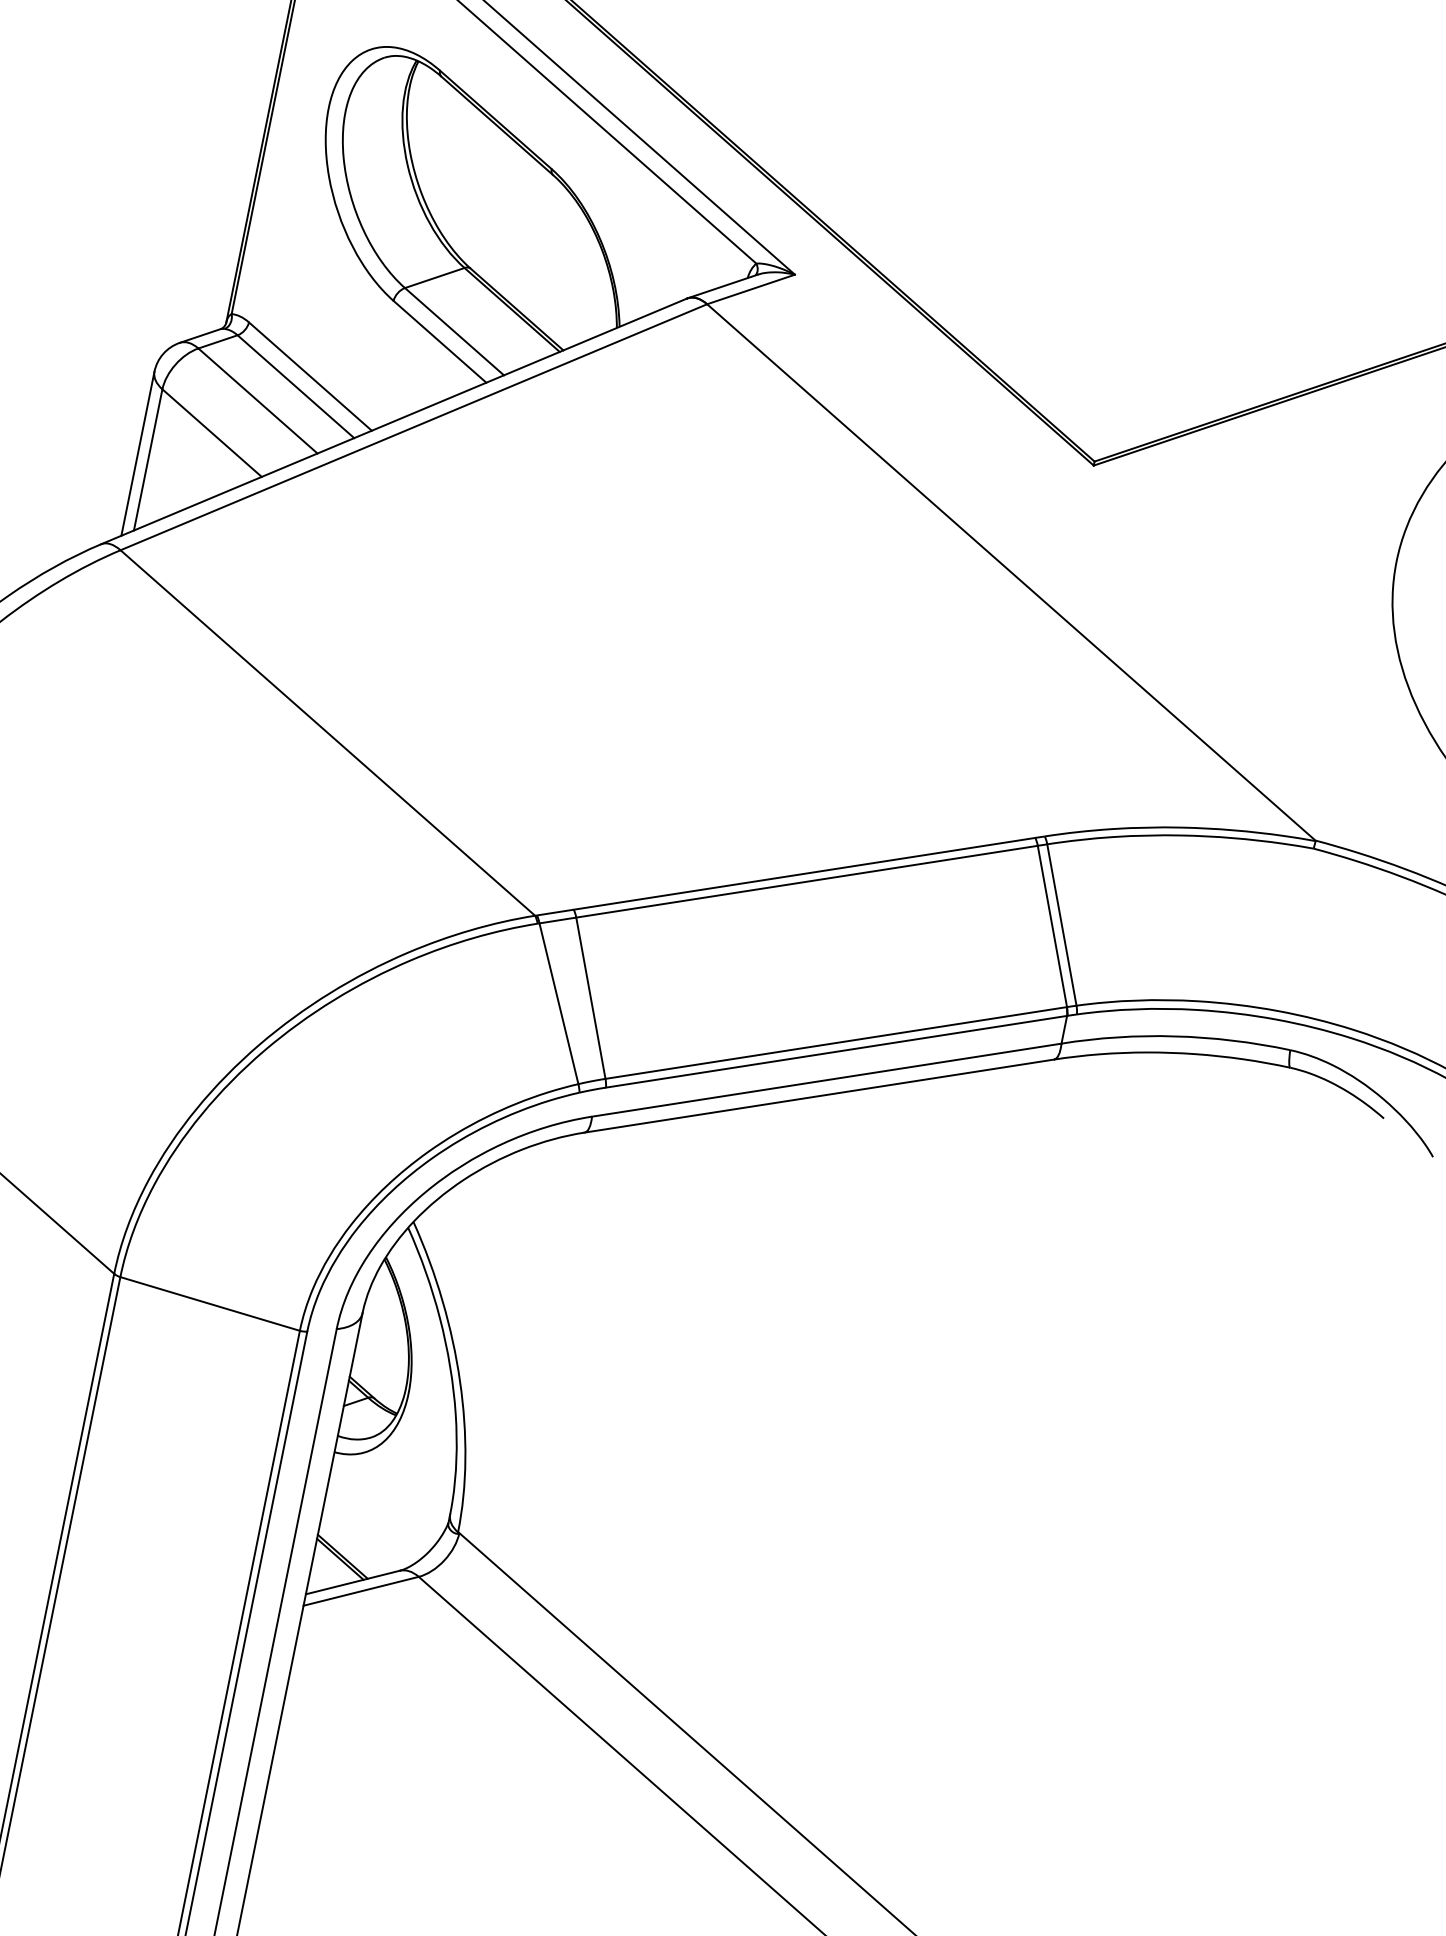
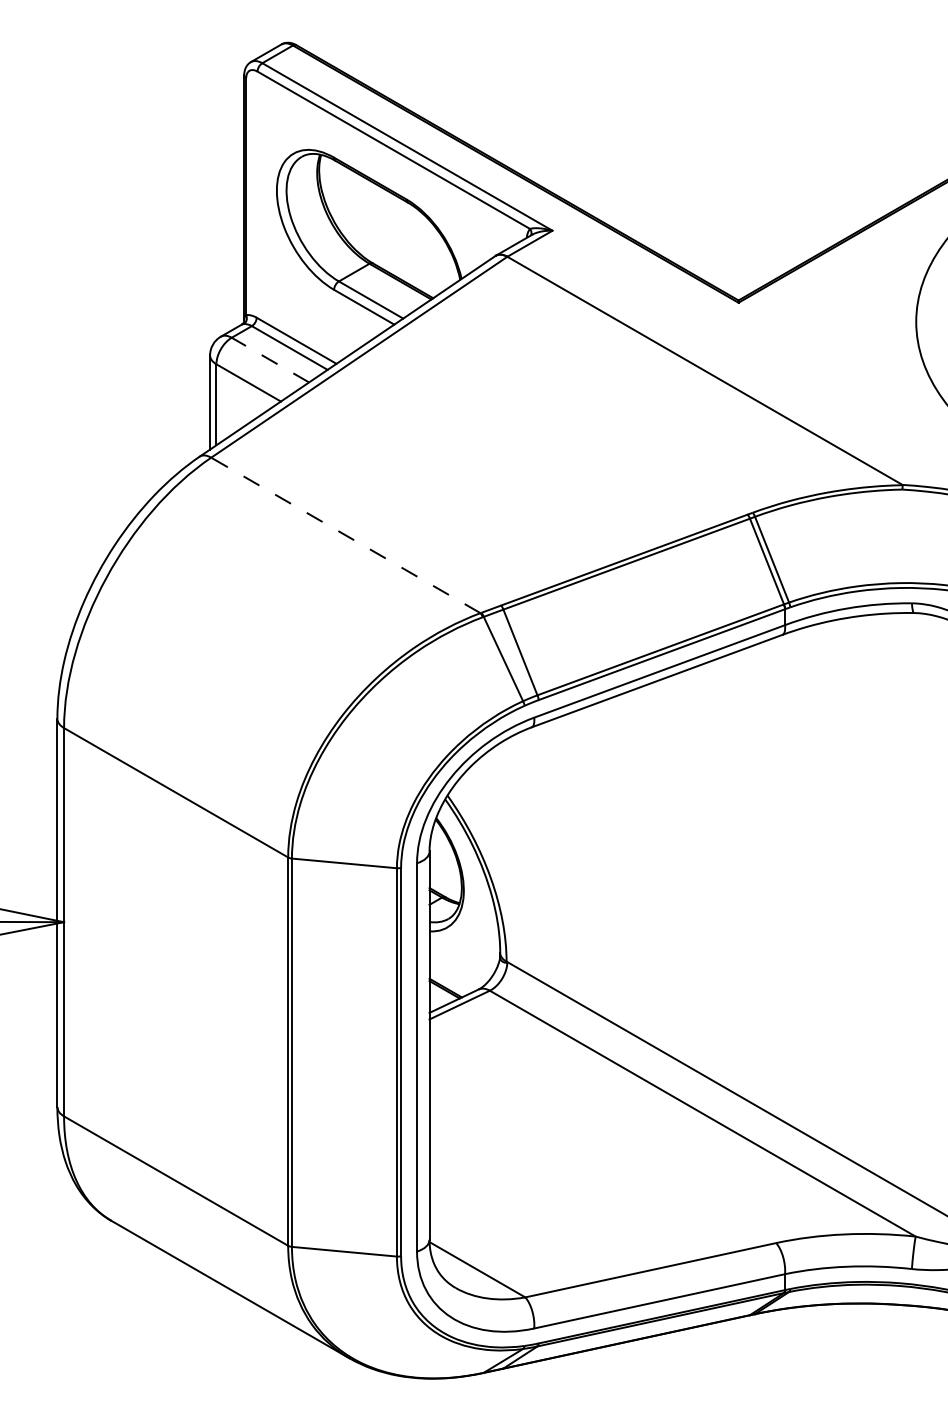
line: (257, 401) -> (270, 360), solid -> dashed
line: (327, 732) -> (345, 535), solid -> dashed

